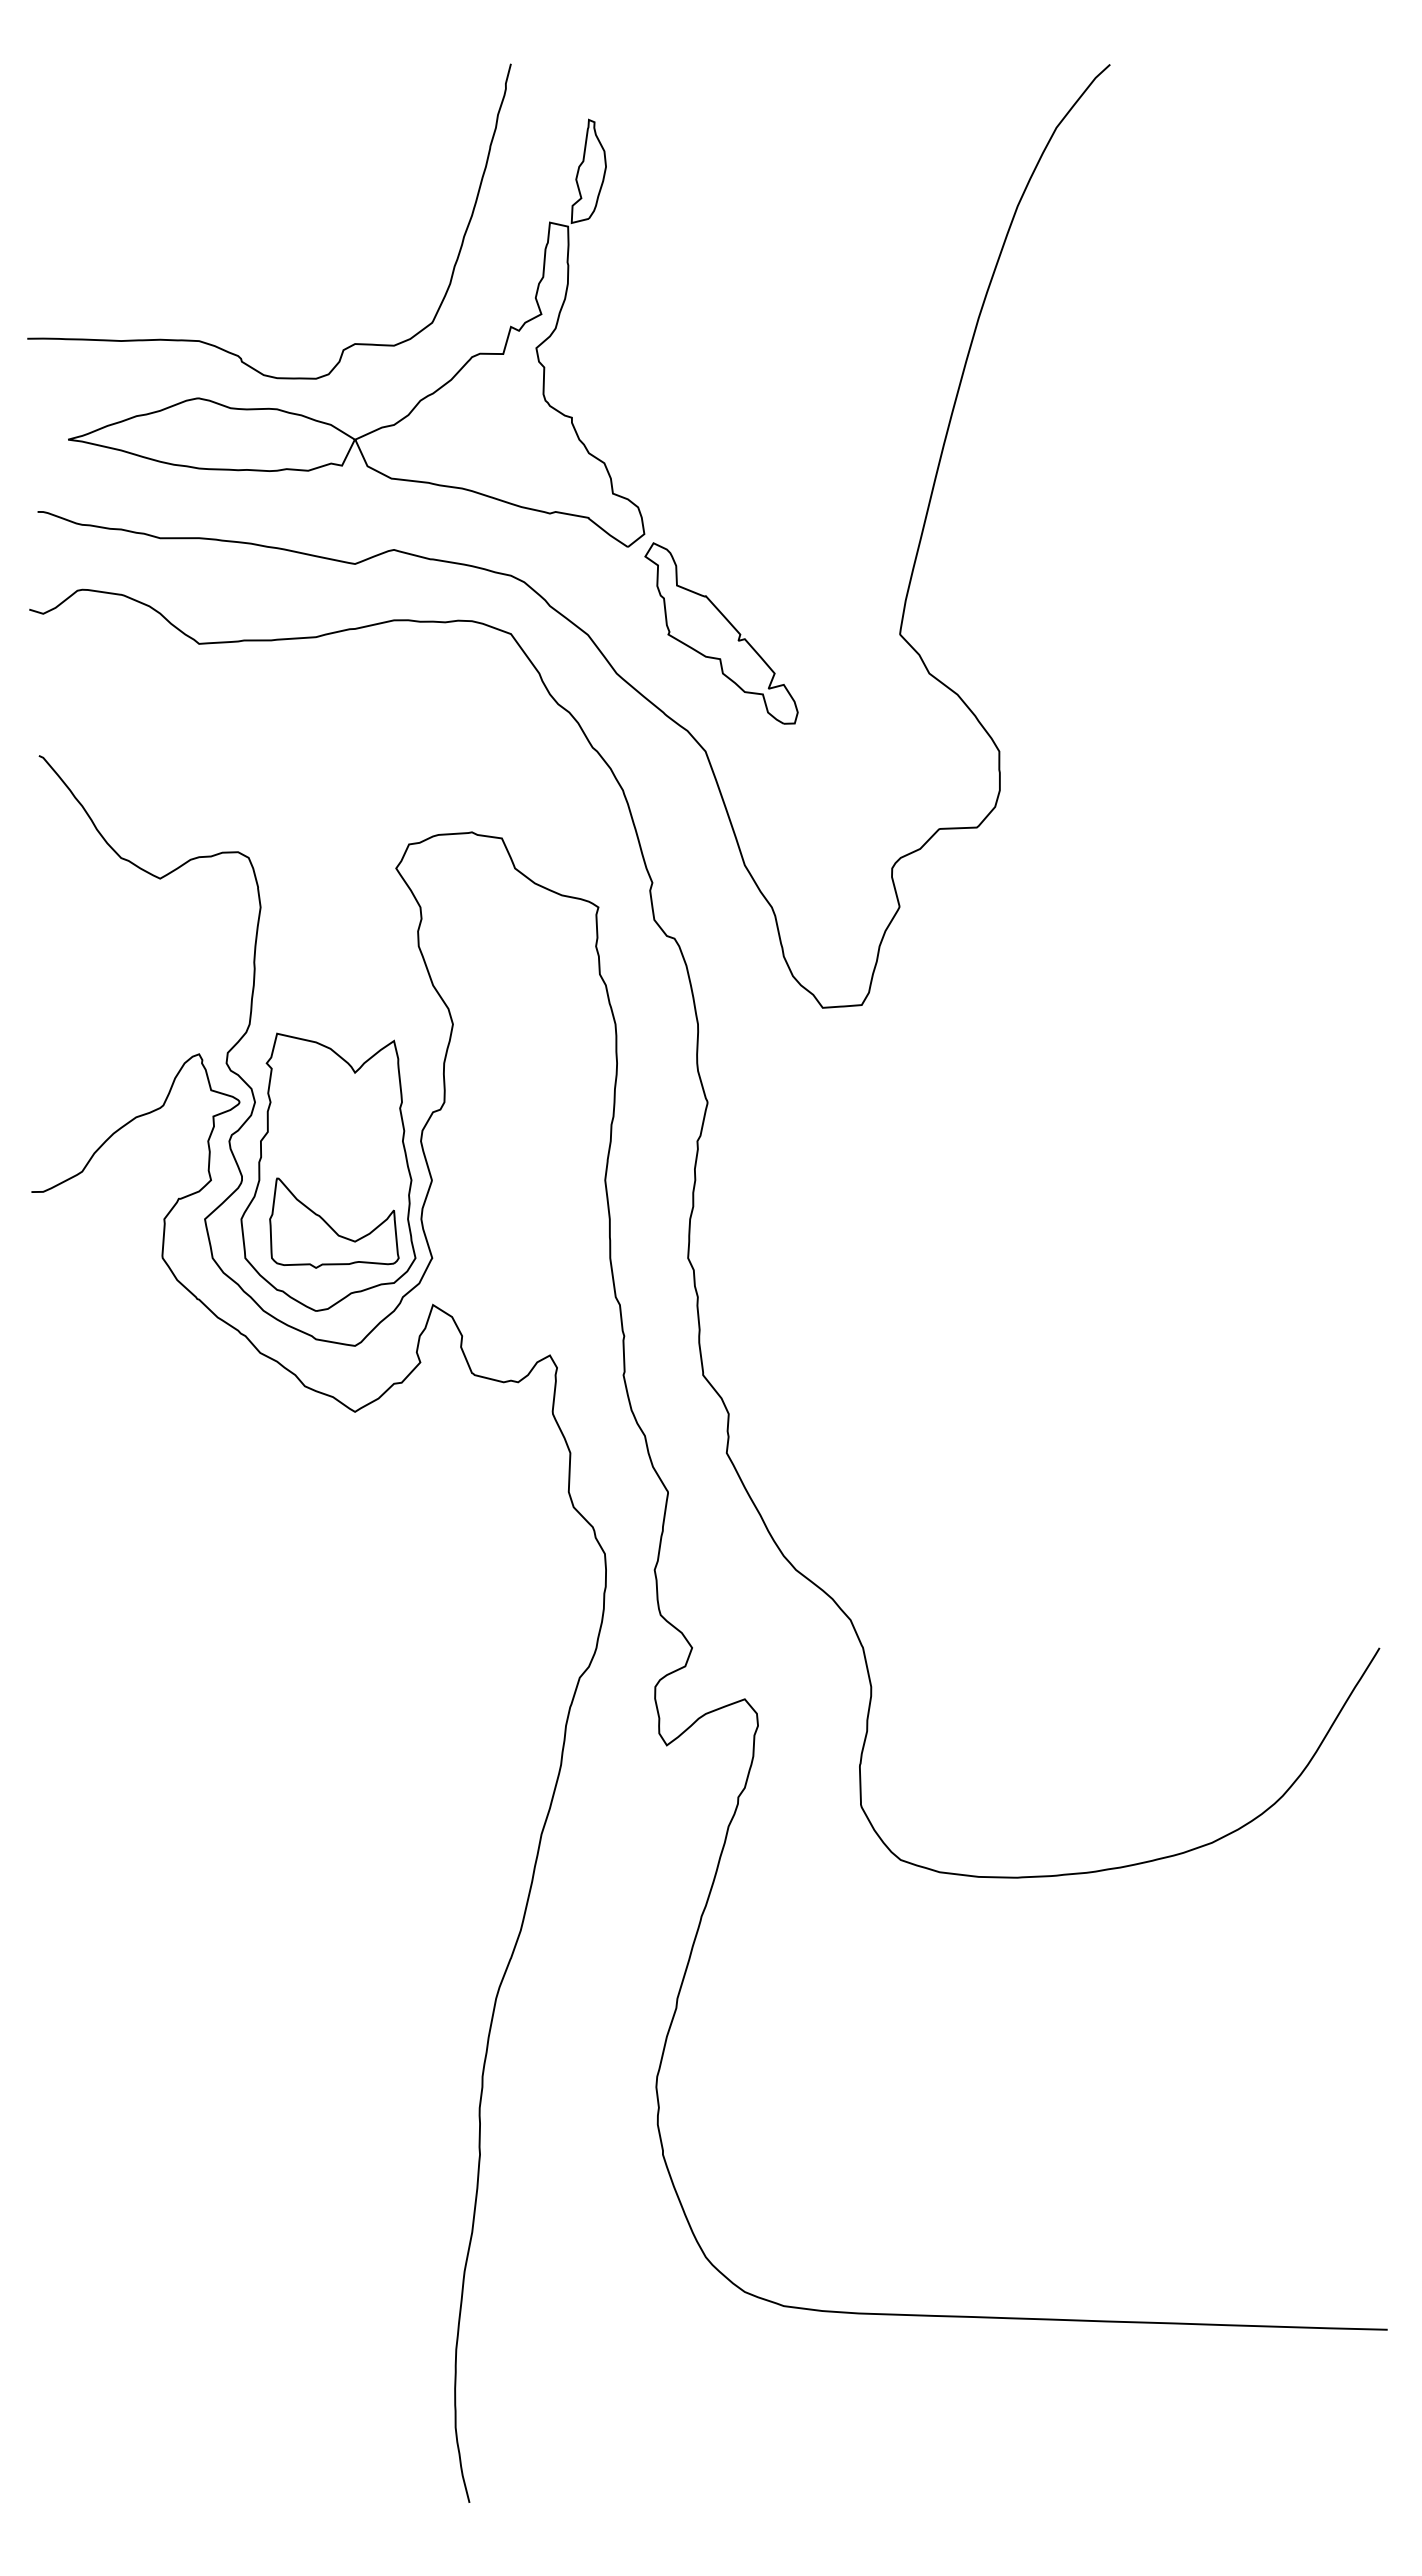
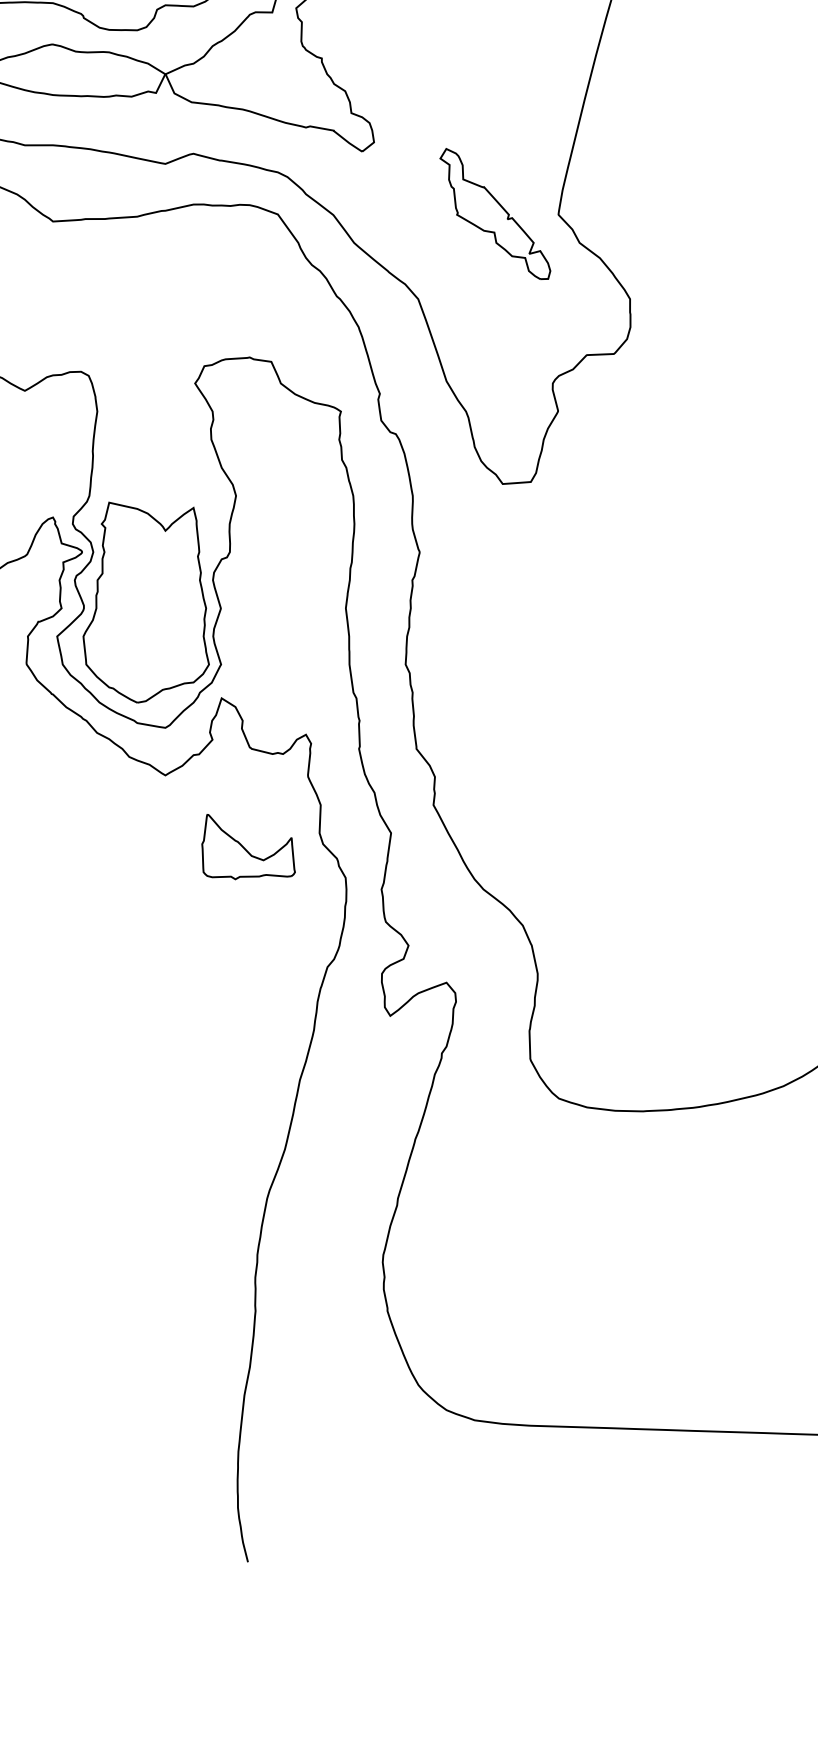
part: (721, 633) -> (495, 214), moved
part: (334, 1222) -> (248, 846), moved

